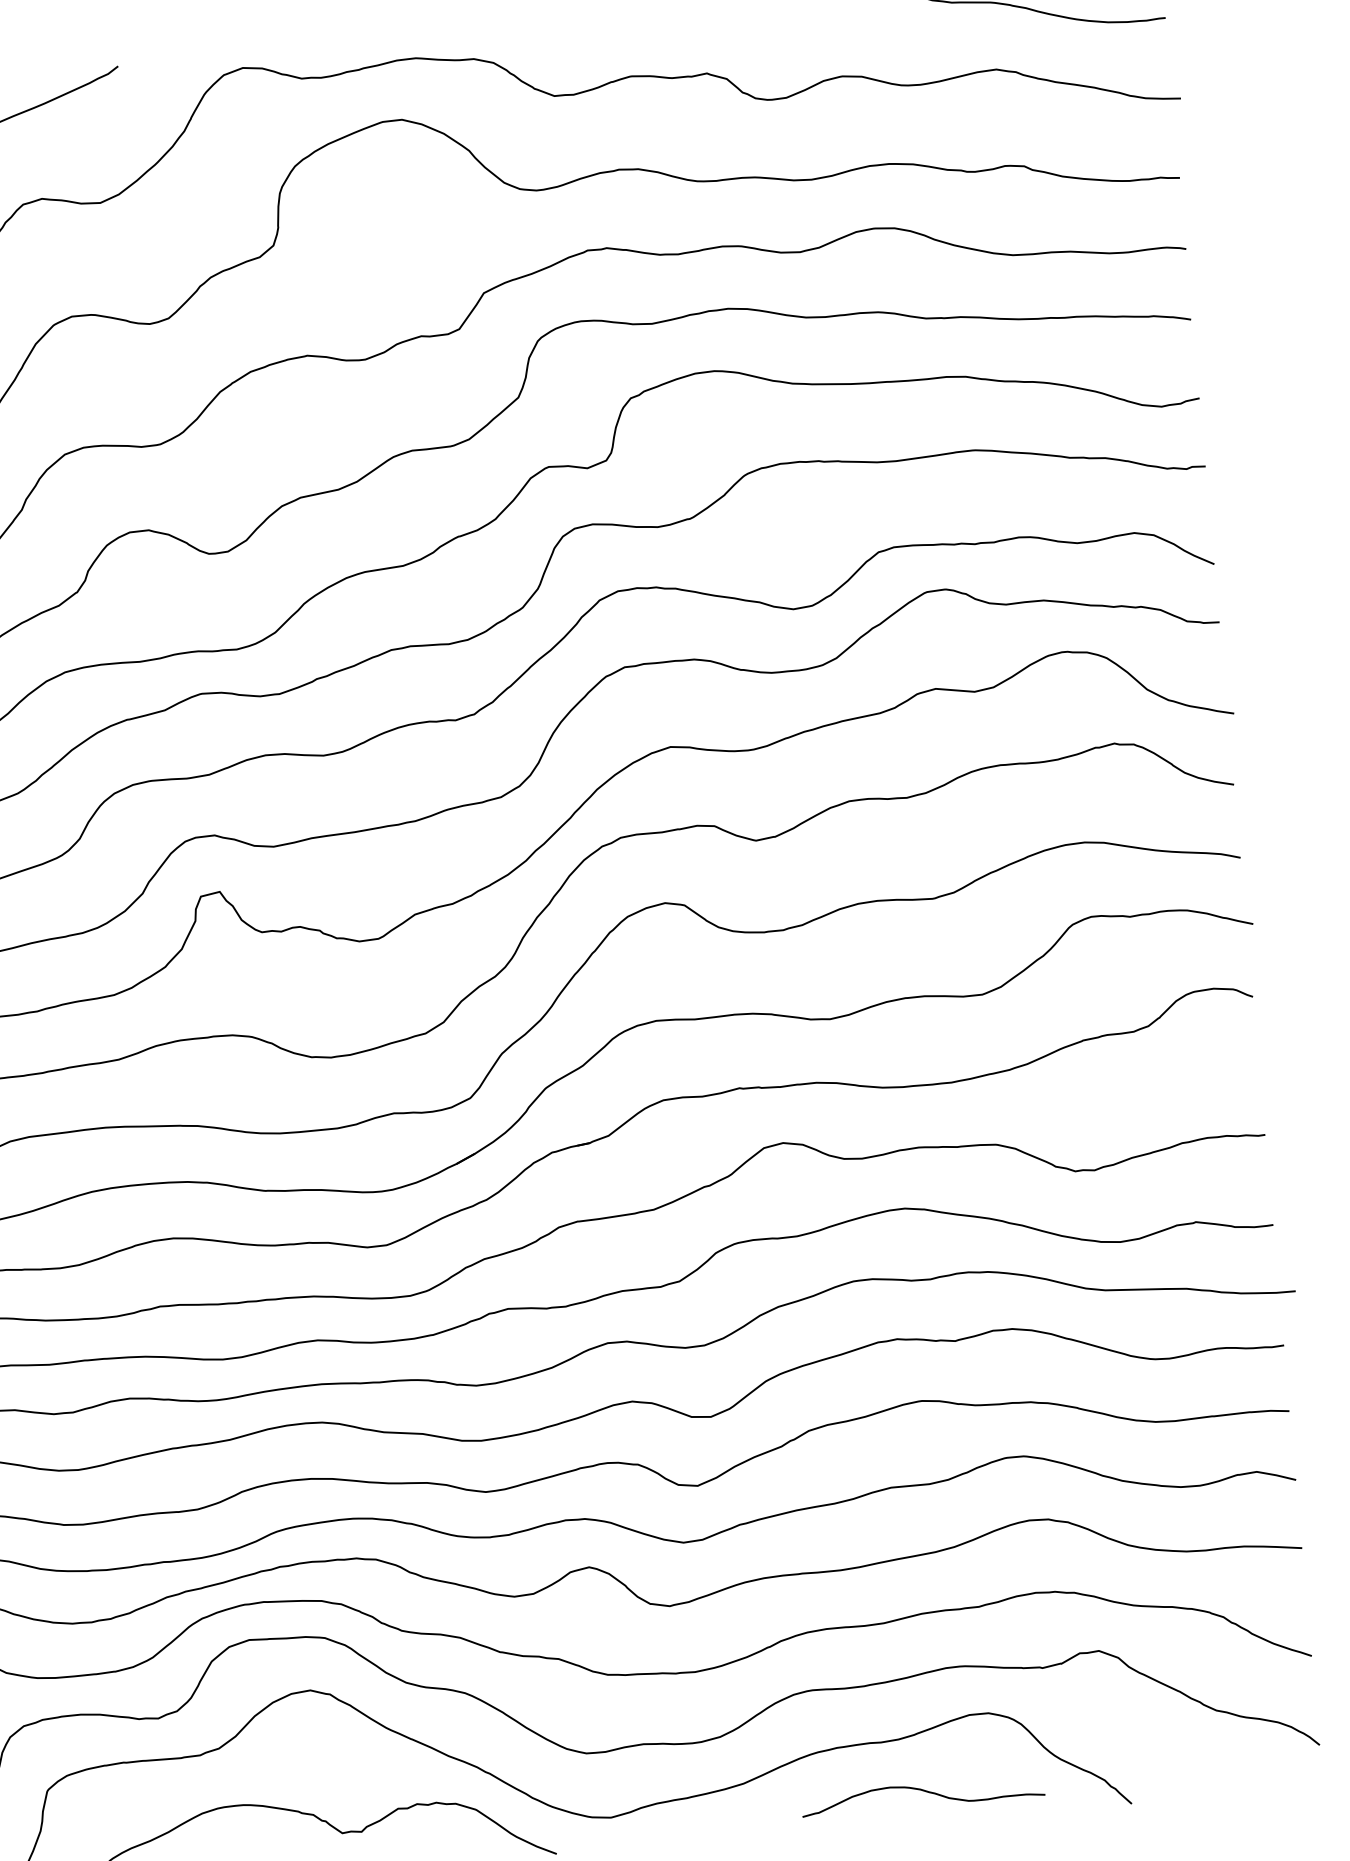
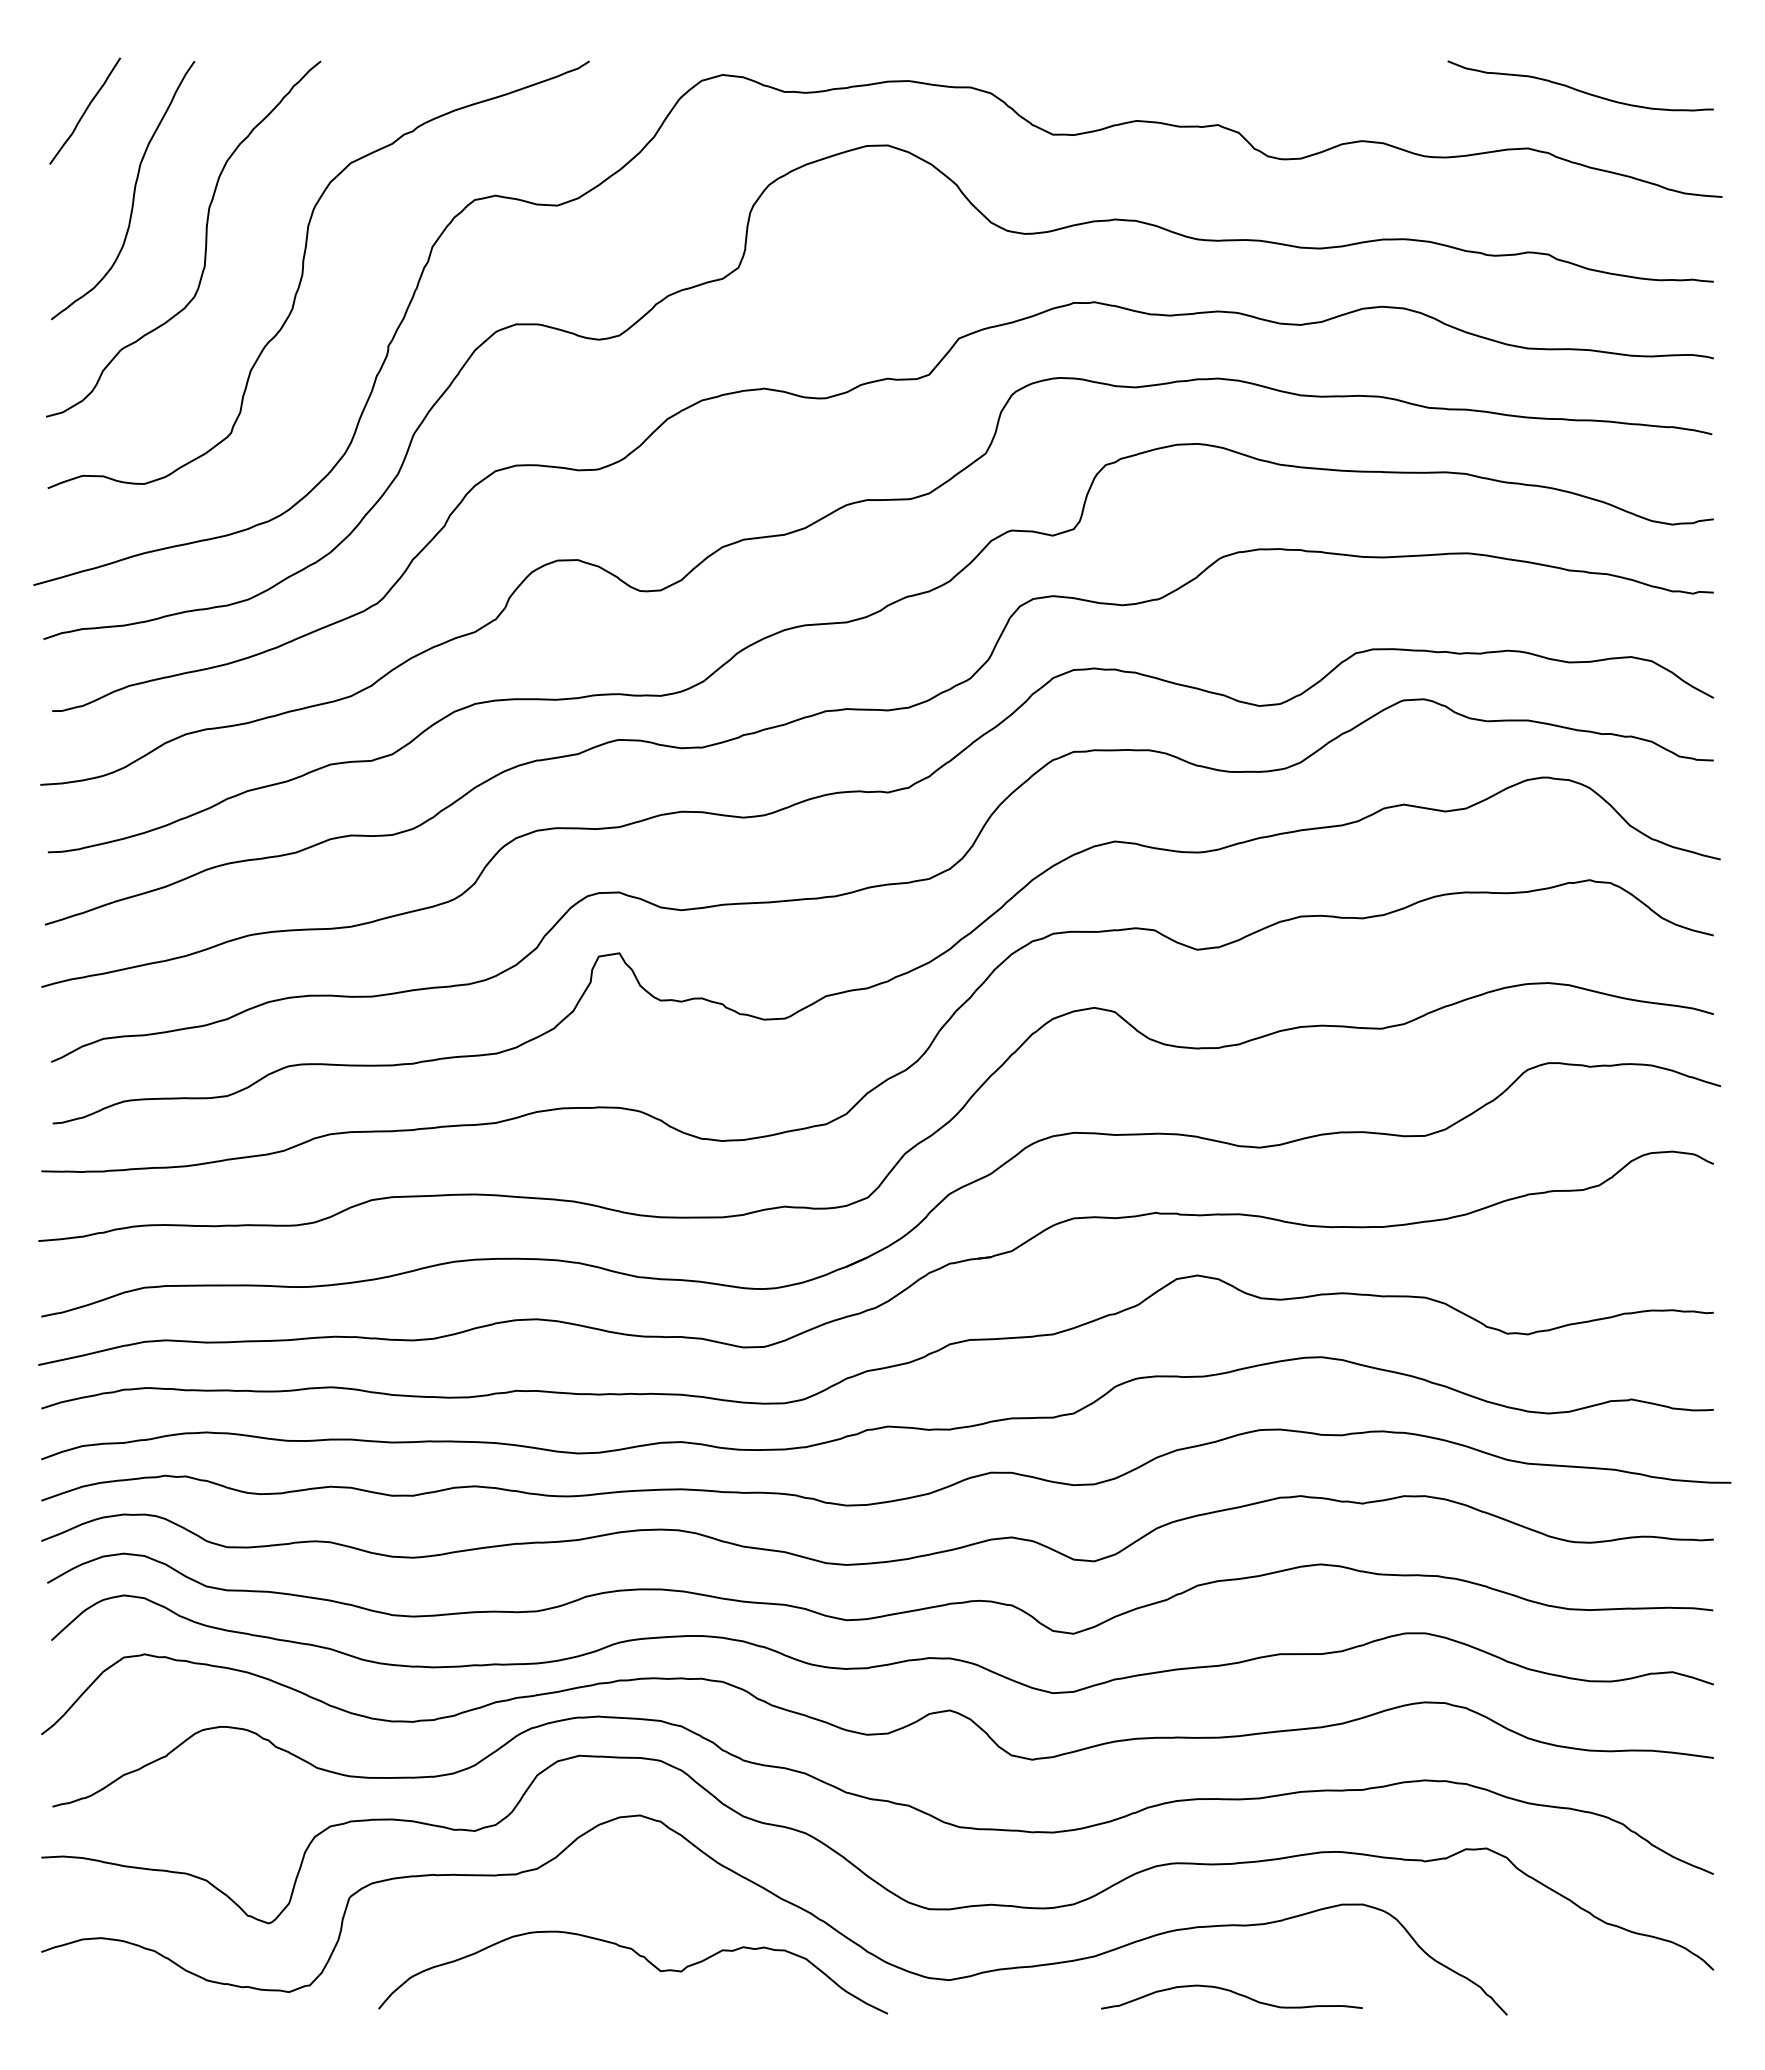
curve: (924, 1791) -> (1233, 1993), moved

